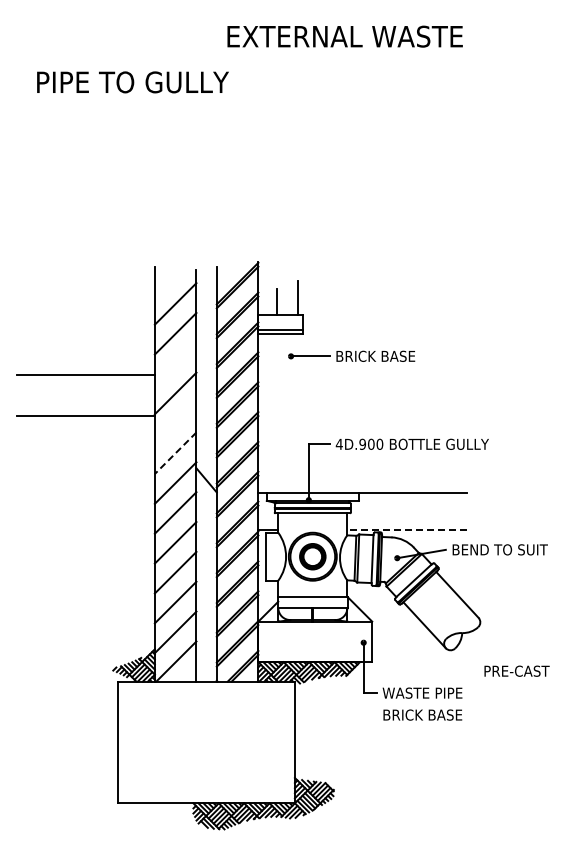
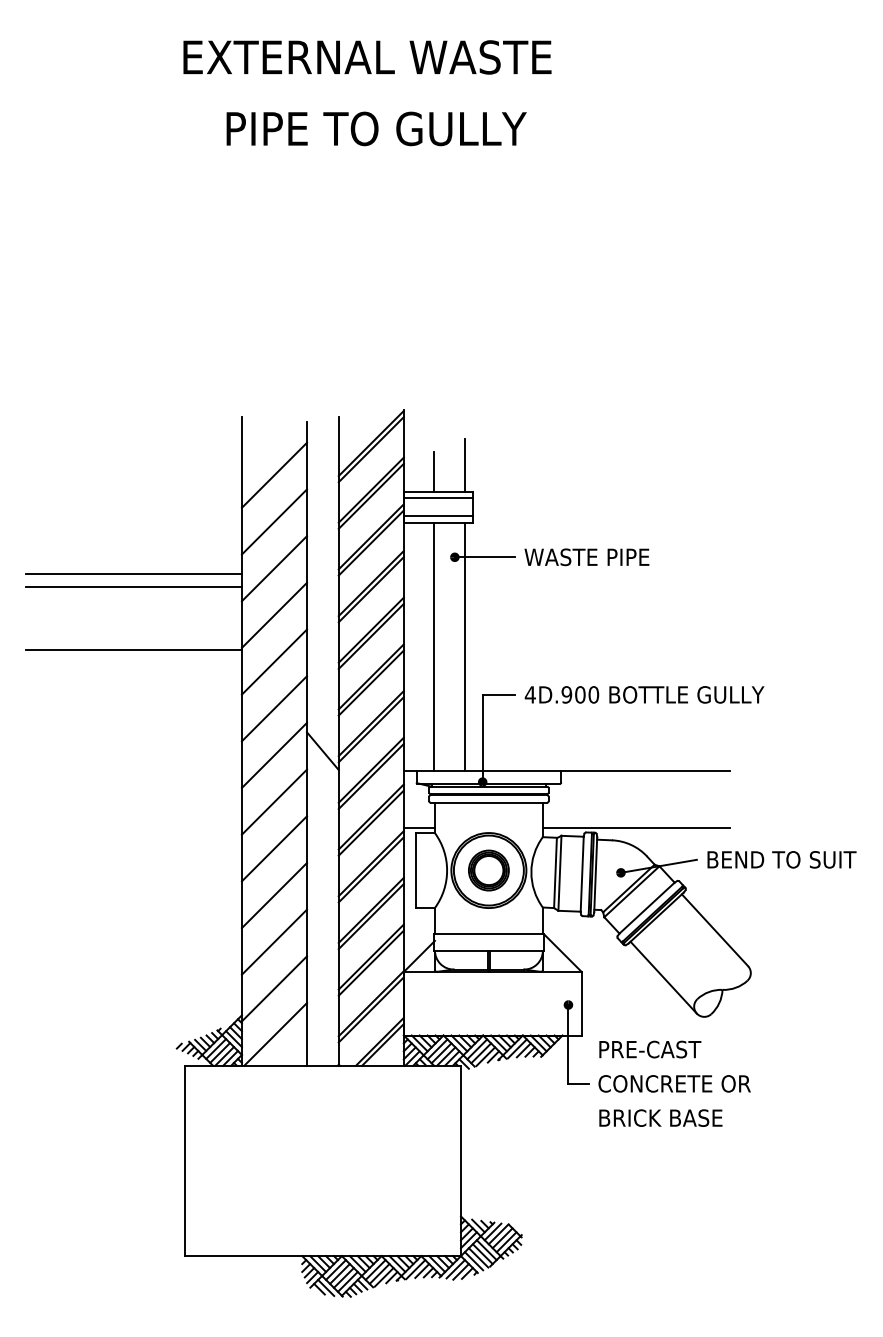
text: (344, 36) -> (366, 57), moved
text: (132, 82) -> (375, 129), moved
line: (280, 318) -> (438, 498), added
text: (375, 355) -> (586, 555), BRICK BASE -> WASTE PIPE
line: (175, 363) -> (274, 568), added
line: (85, 367) -> (133, 574), added
line: (277, 413) -> (433, 646), added
line: (297, 413) -> (464, 646), added
line: (175, 423) -> (274, 662), added
line: (175, 453) -> (274, 709), dashed -> solid
line: (407, 529) -> (636, 827), dashed -> solid
text: (516, 670) -> (649, 1048), moved
text: (431, 692) -> (674, 1082), WASTE PIPE -> CONCRETE OR

